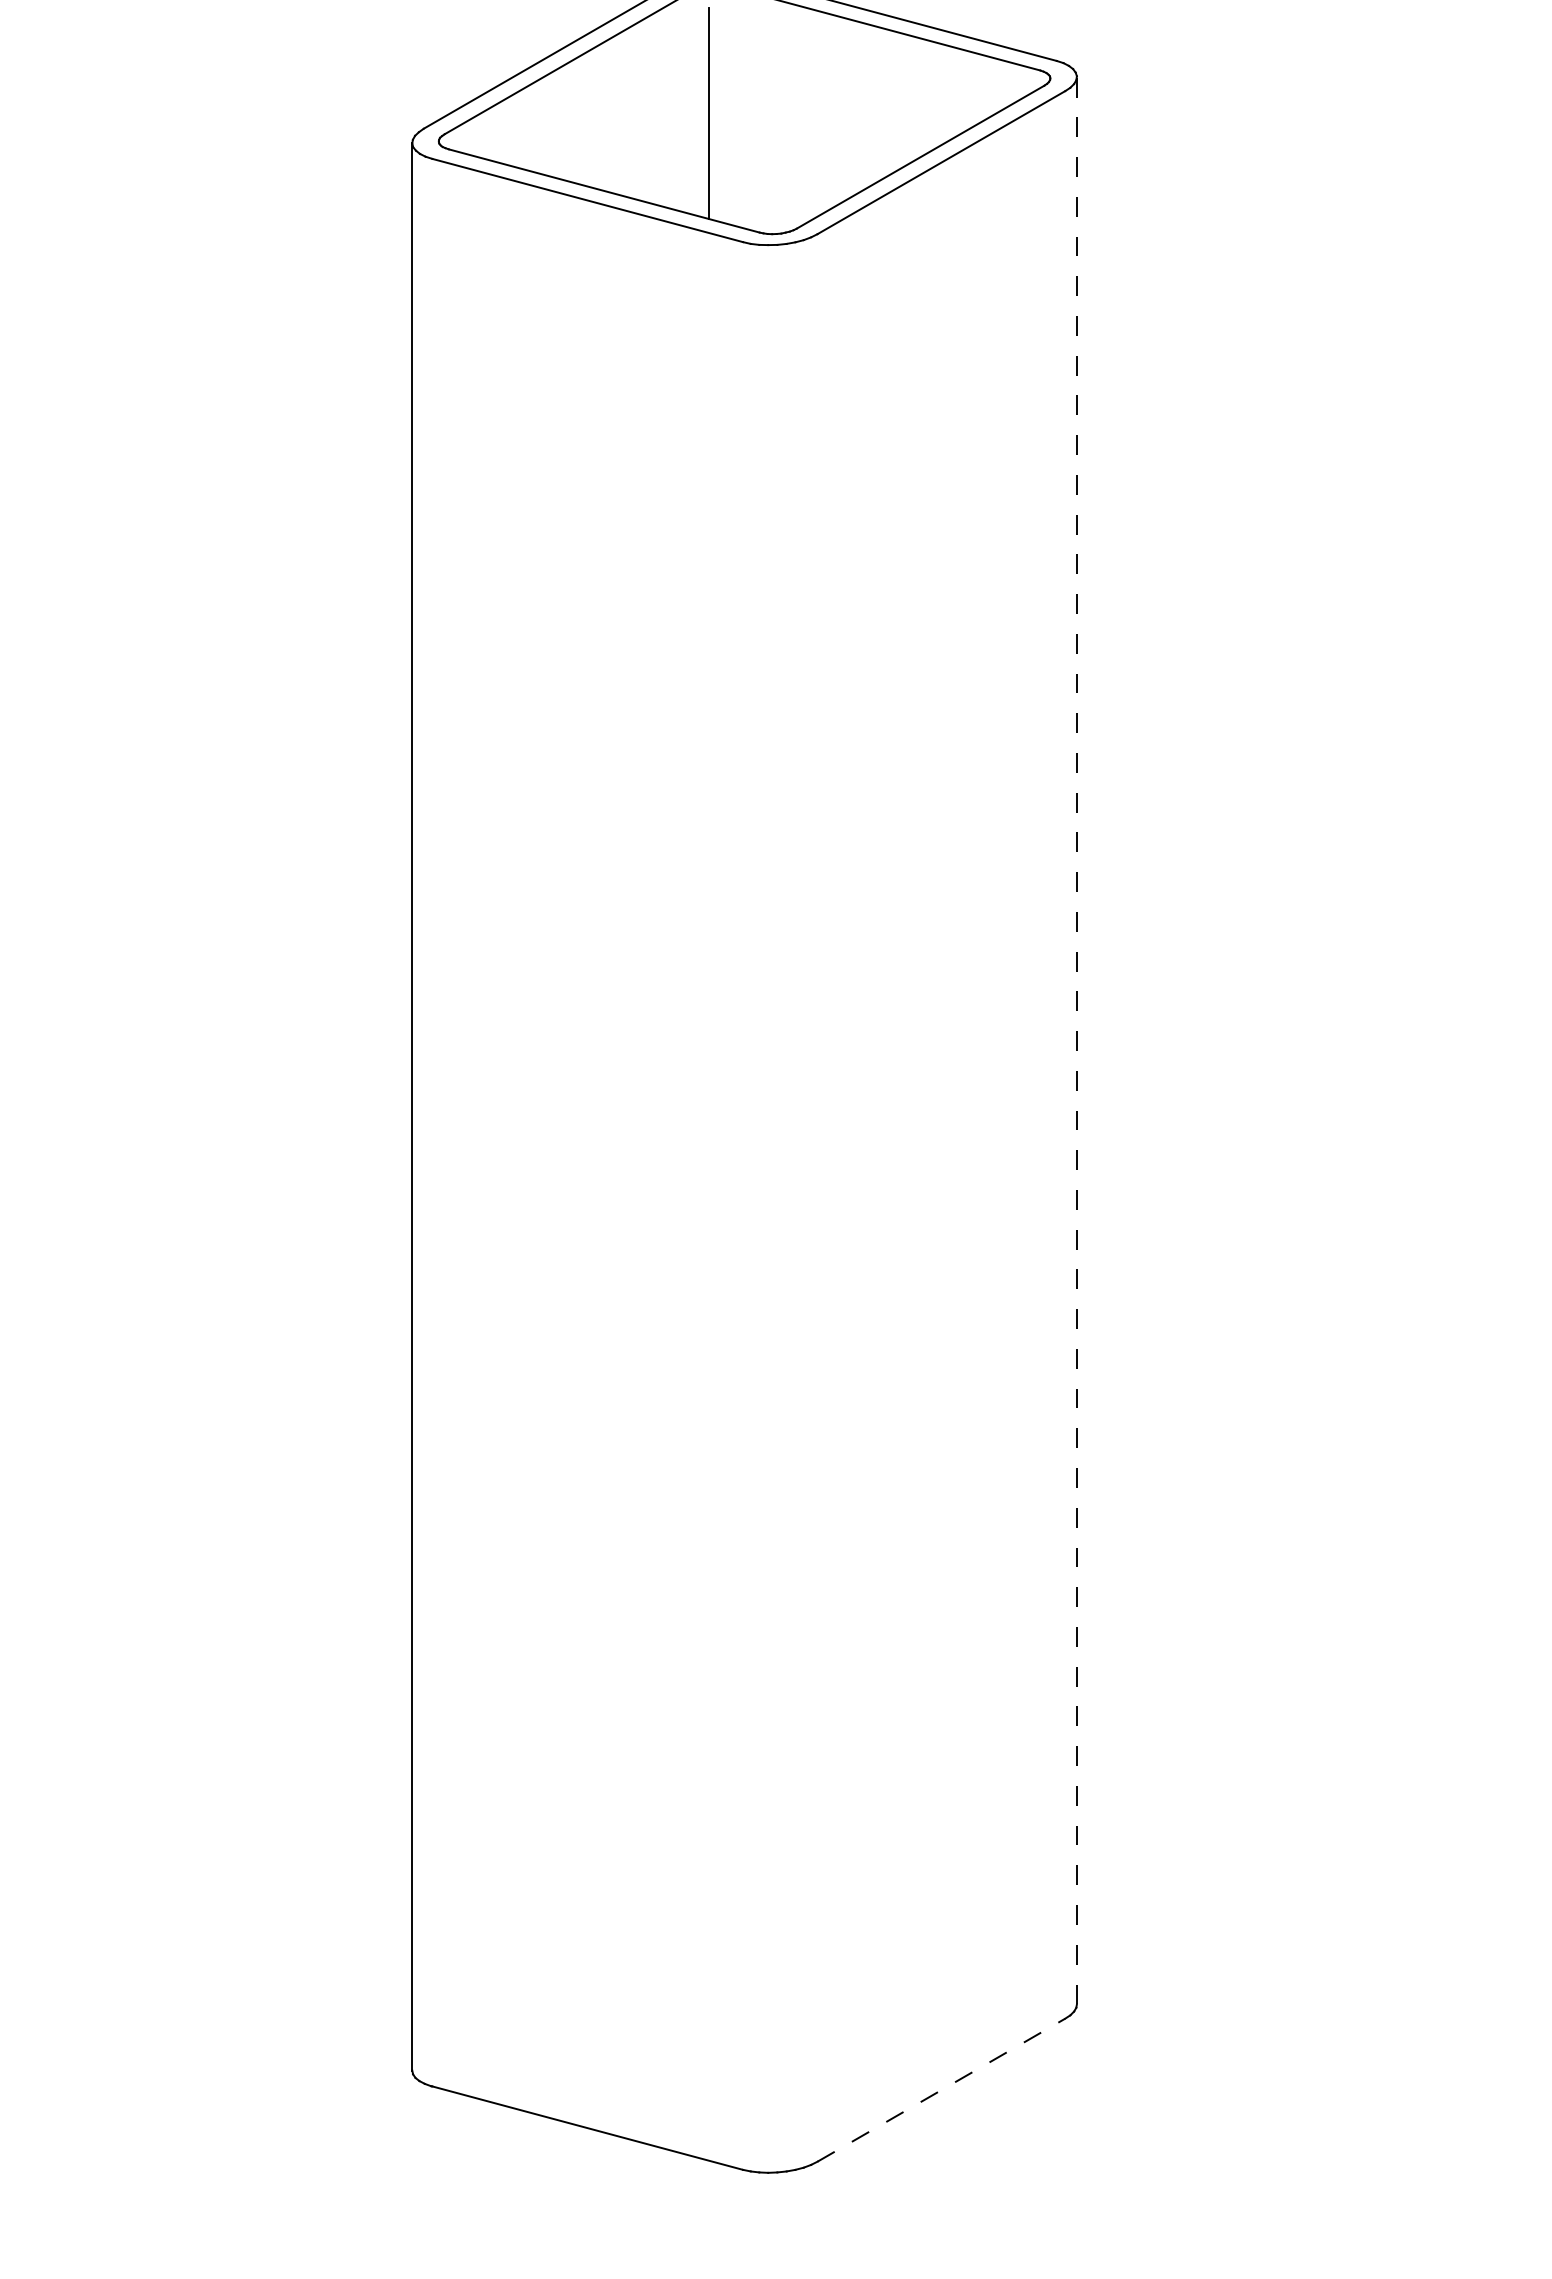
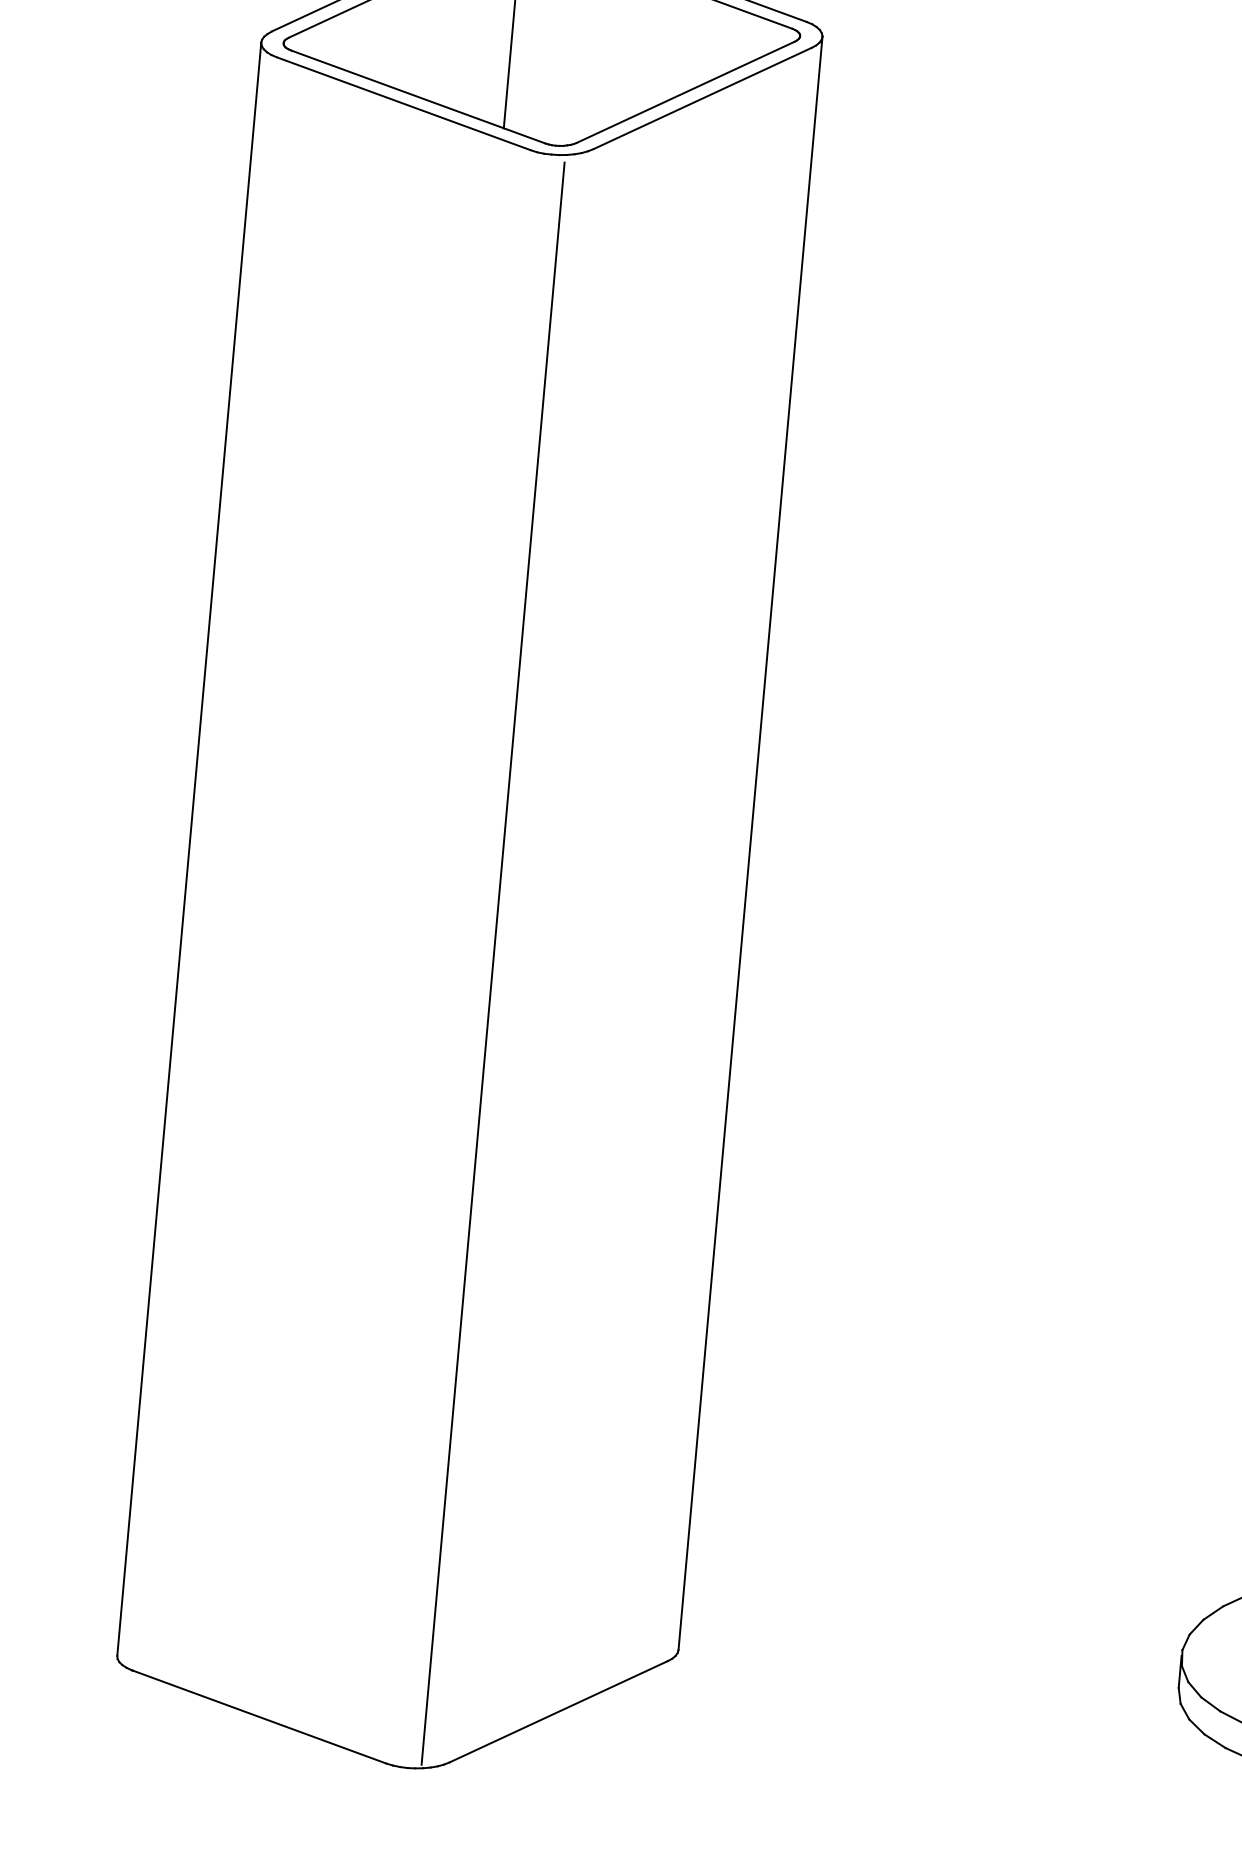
line: (1076, 1040) -> (750, 843), dashed -> solid
line: (784, 1210) -> (493, 963), added
line: (941, 2089) -> (558, 1711), dashed -> solid

